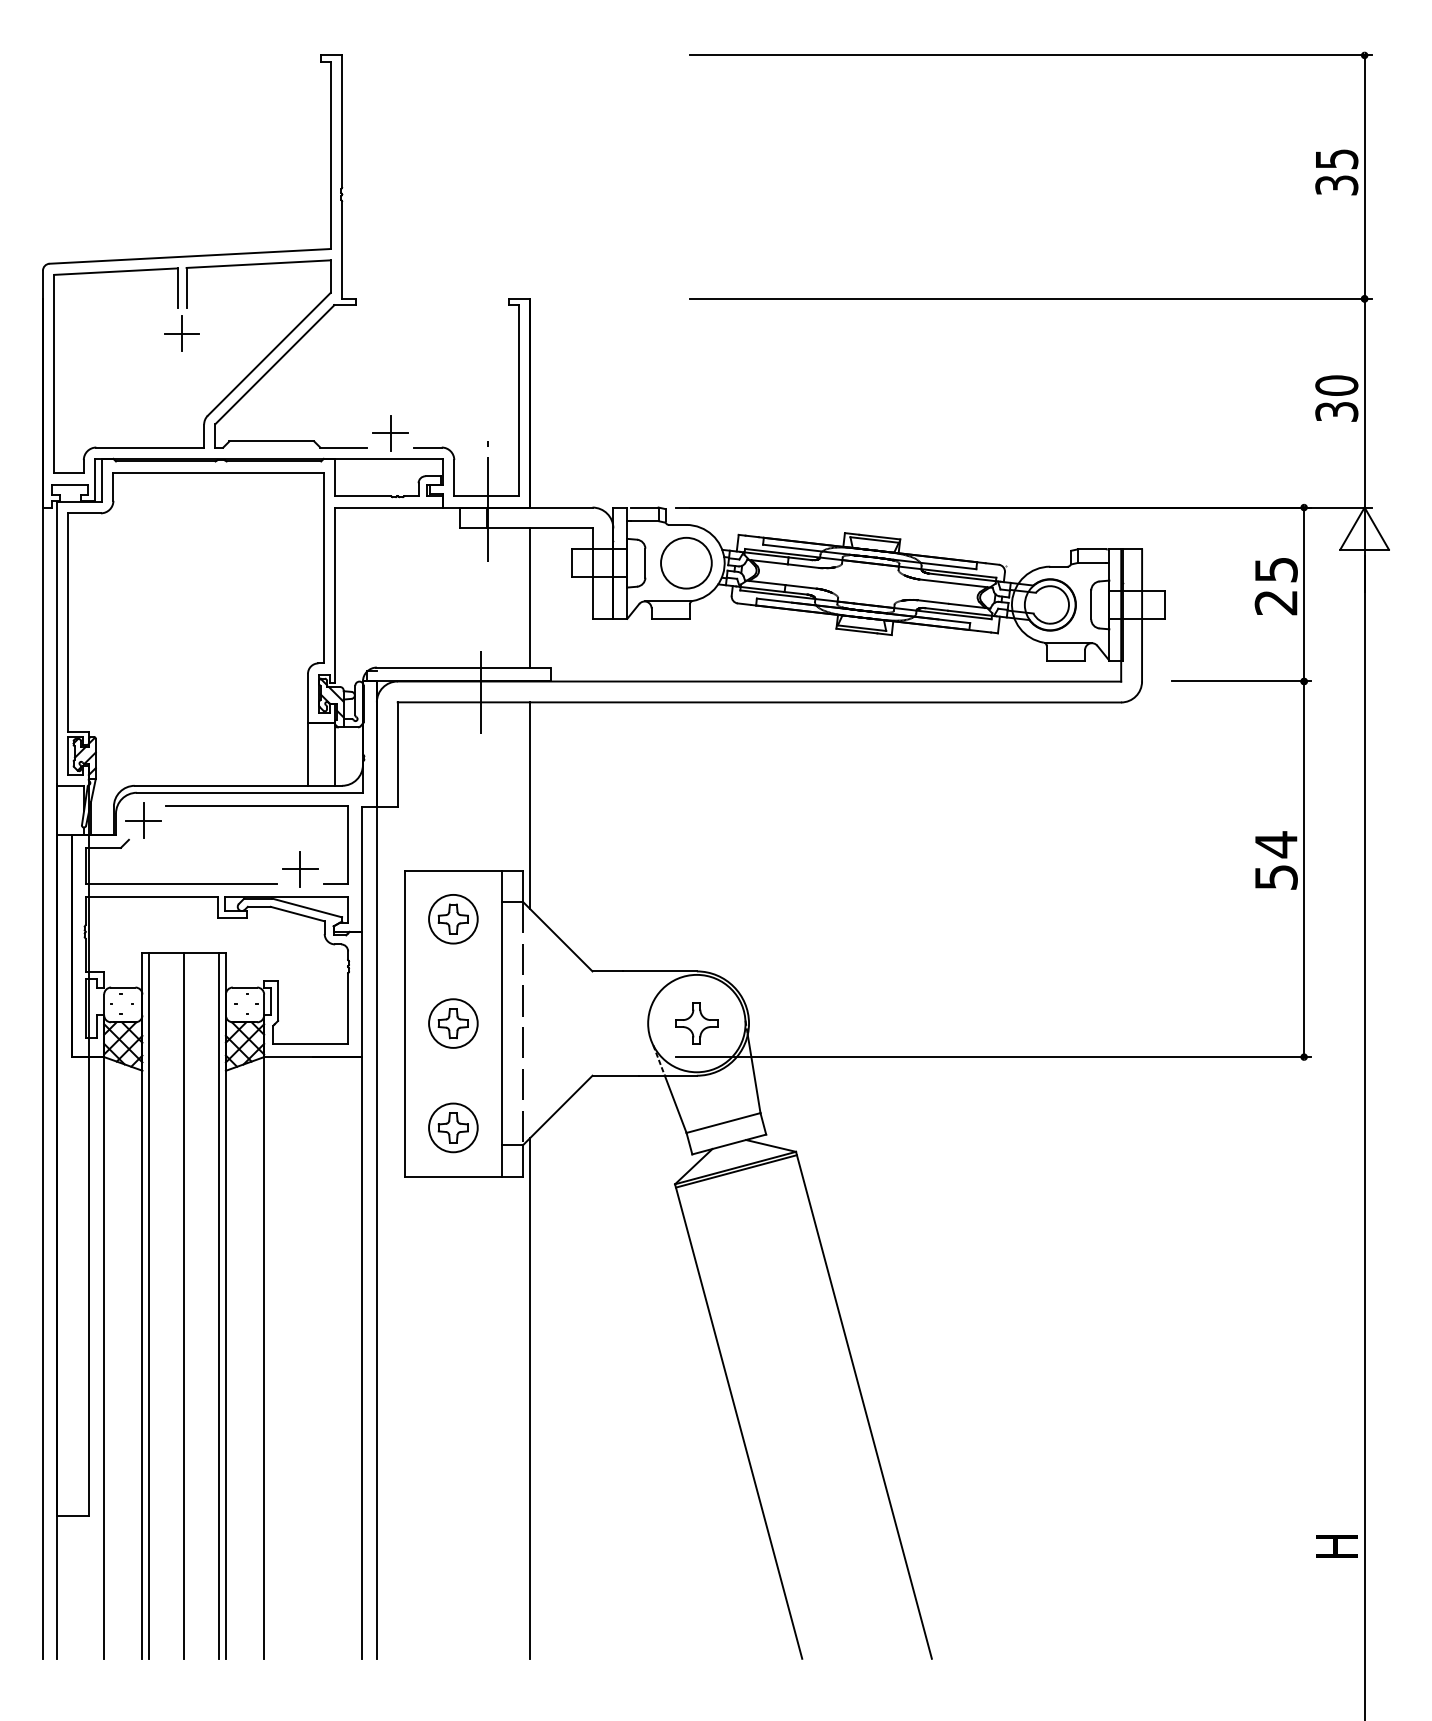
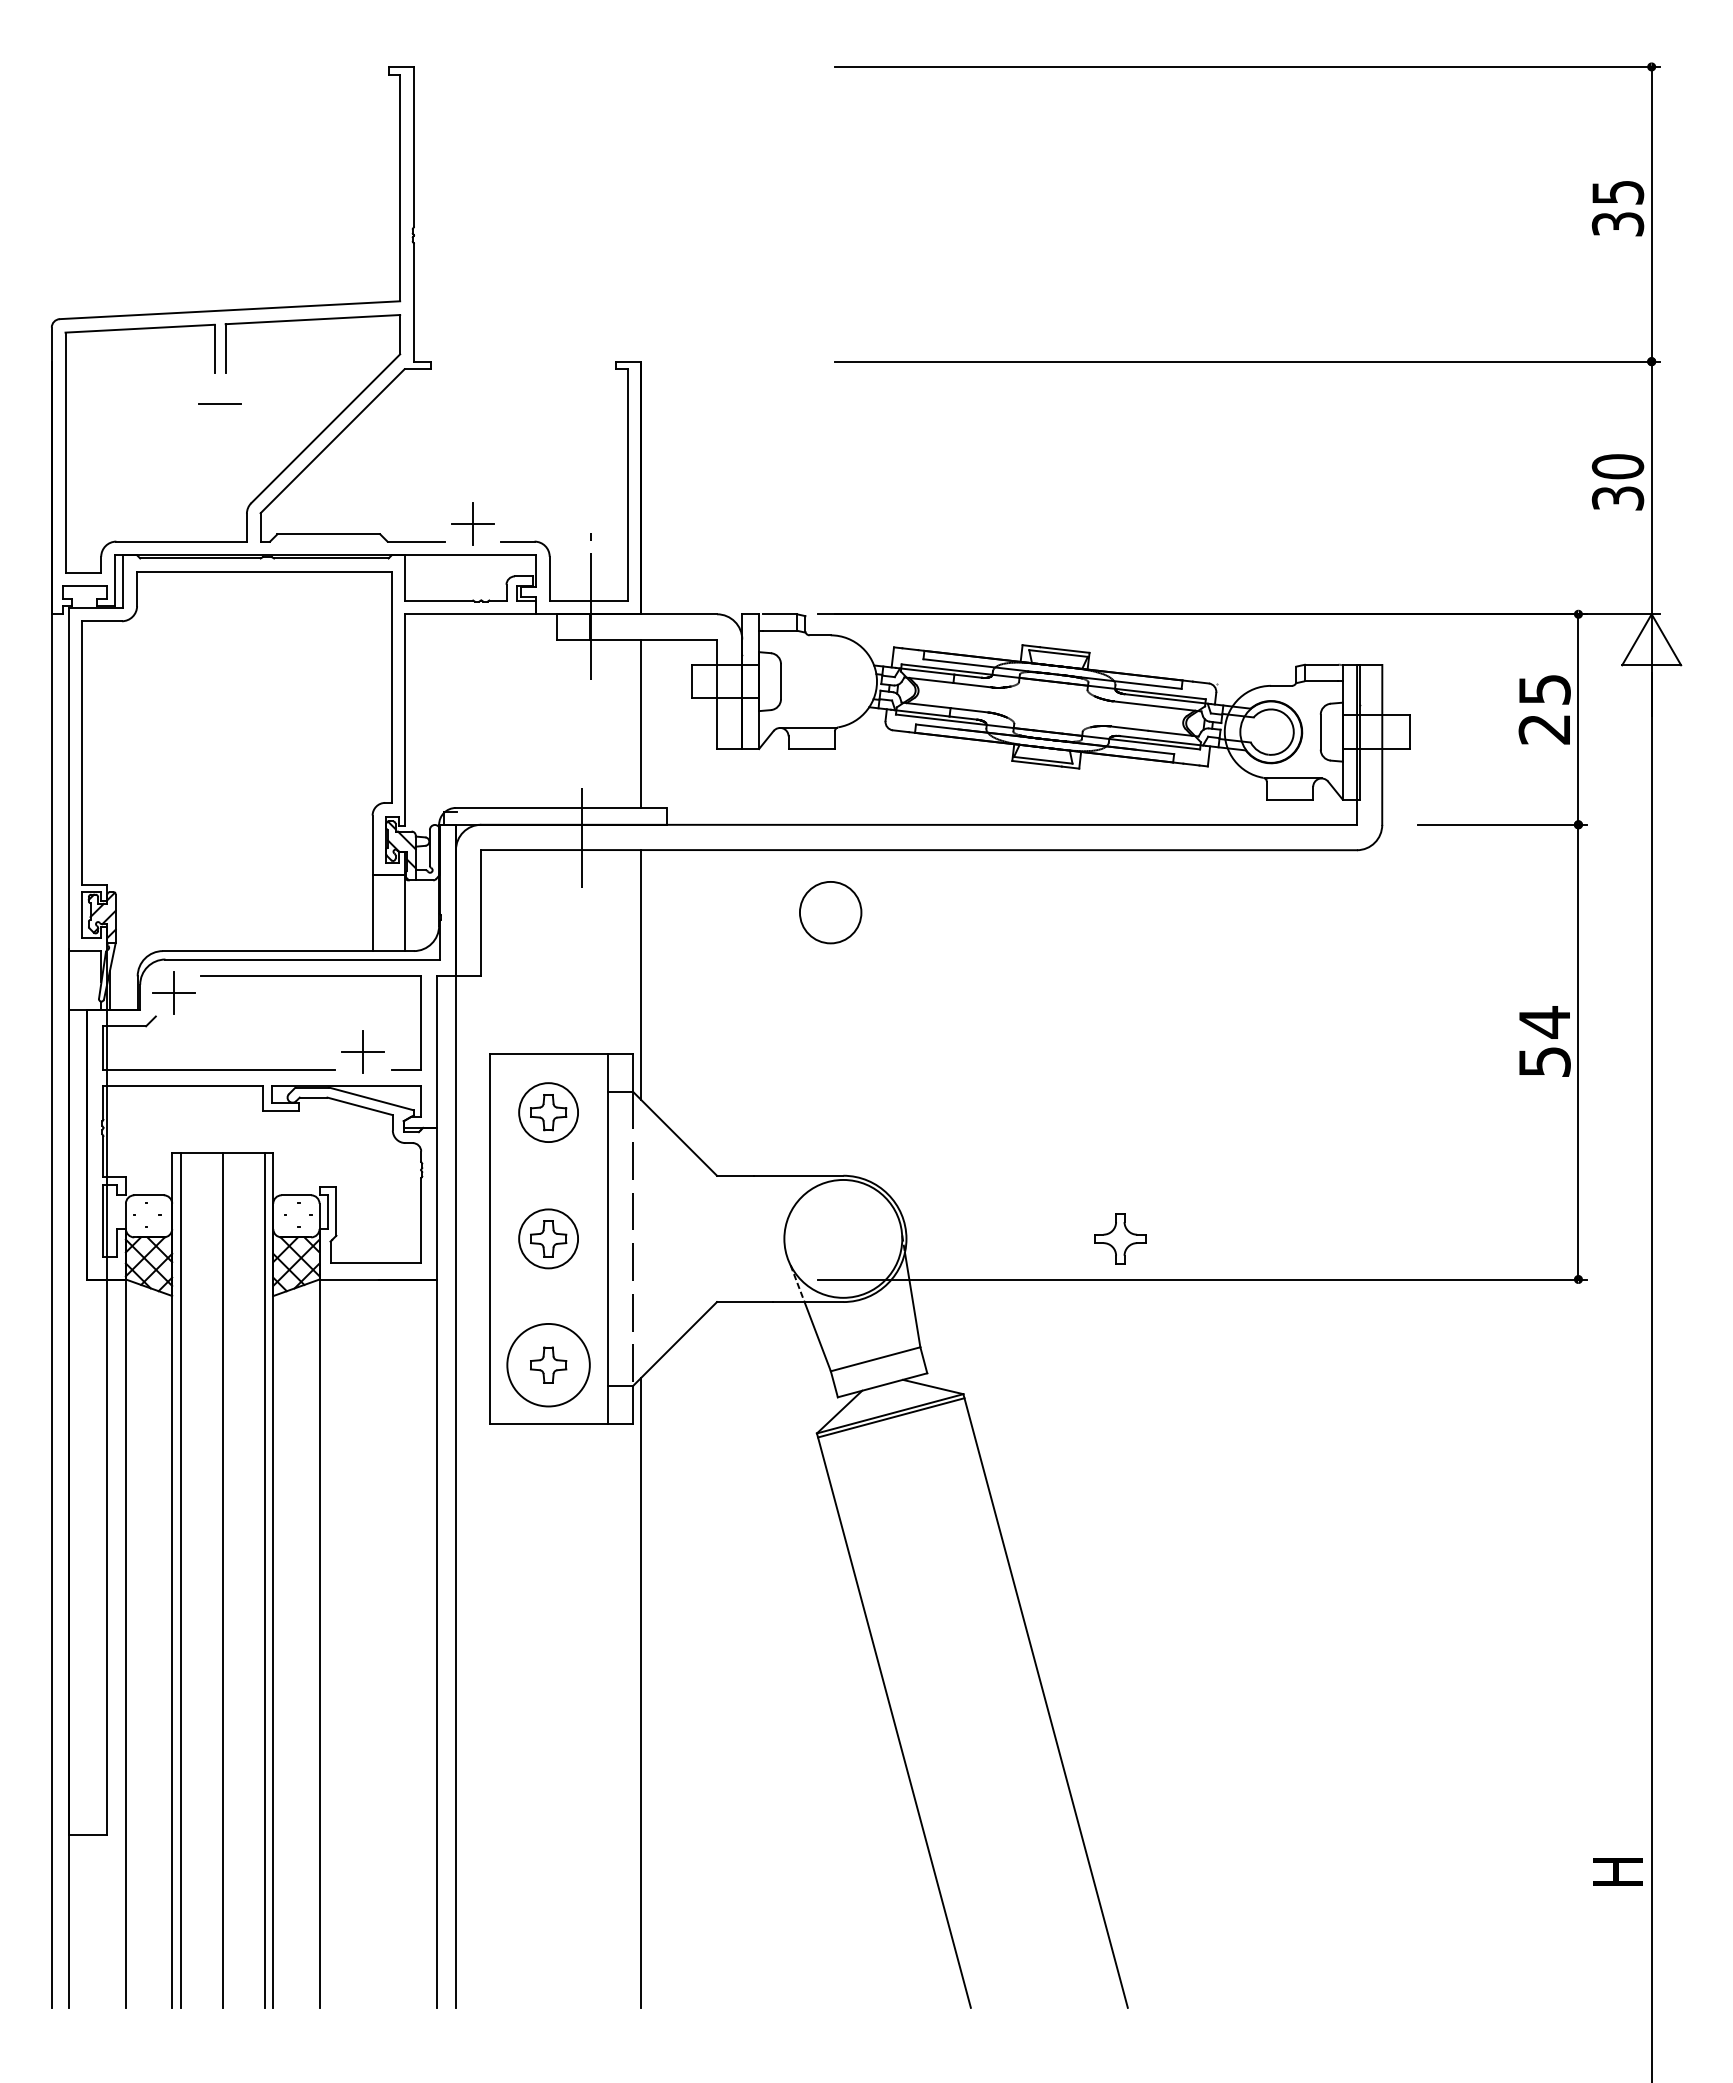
line: (182, 333) -> (220, 403), removed
circle: (686, 563) -> (830, 912), moved
part: (696, 1023) -> (1120, 1238), moved
circle: (453, 1127) -> (548, 1364), size x1.4

